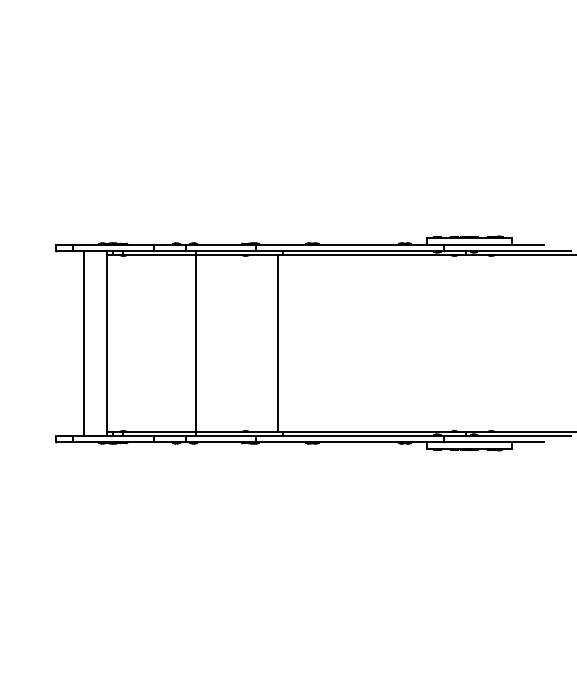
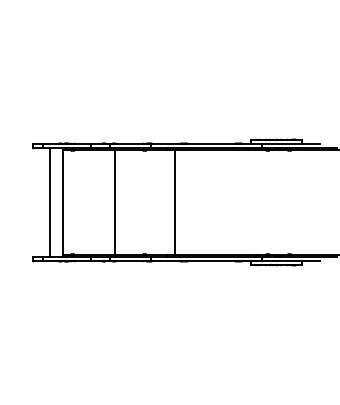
line: (277, 343) -> (174, 202), moved

